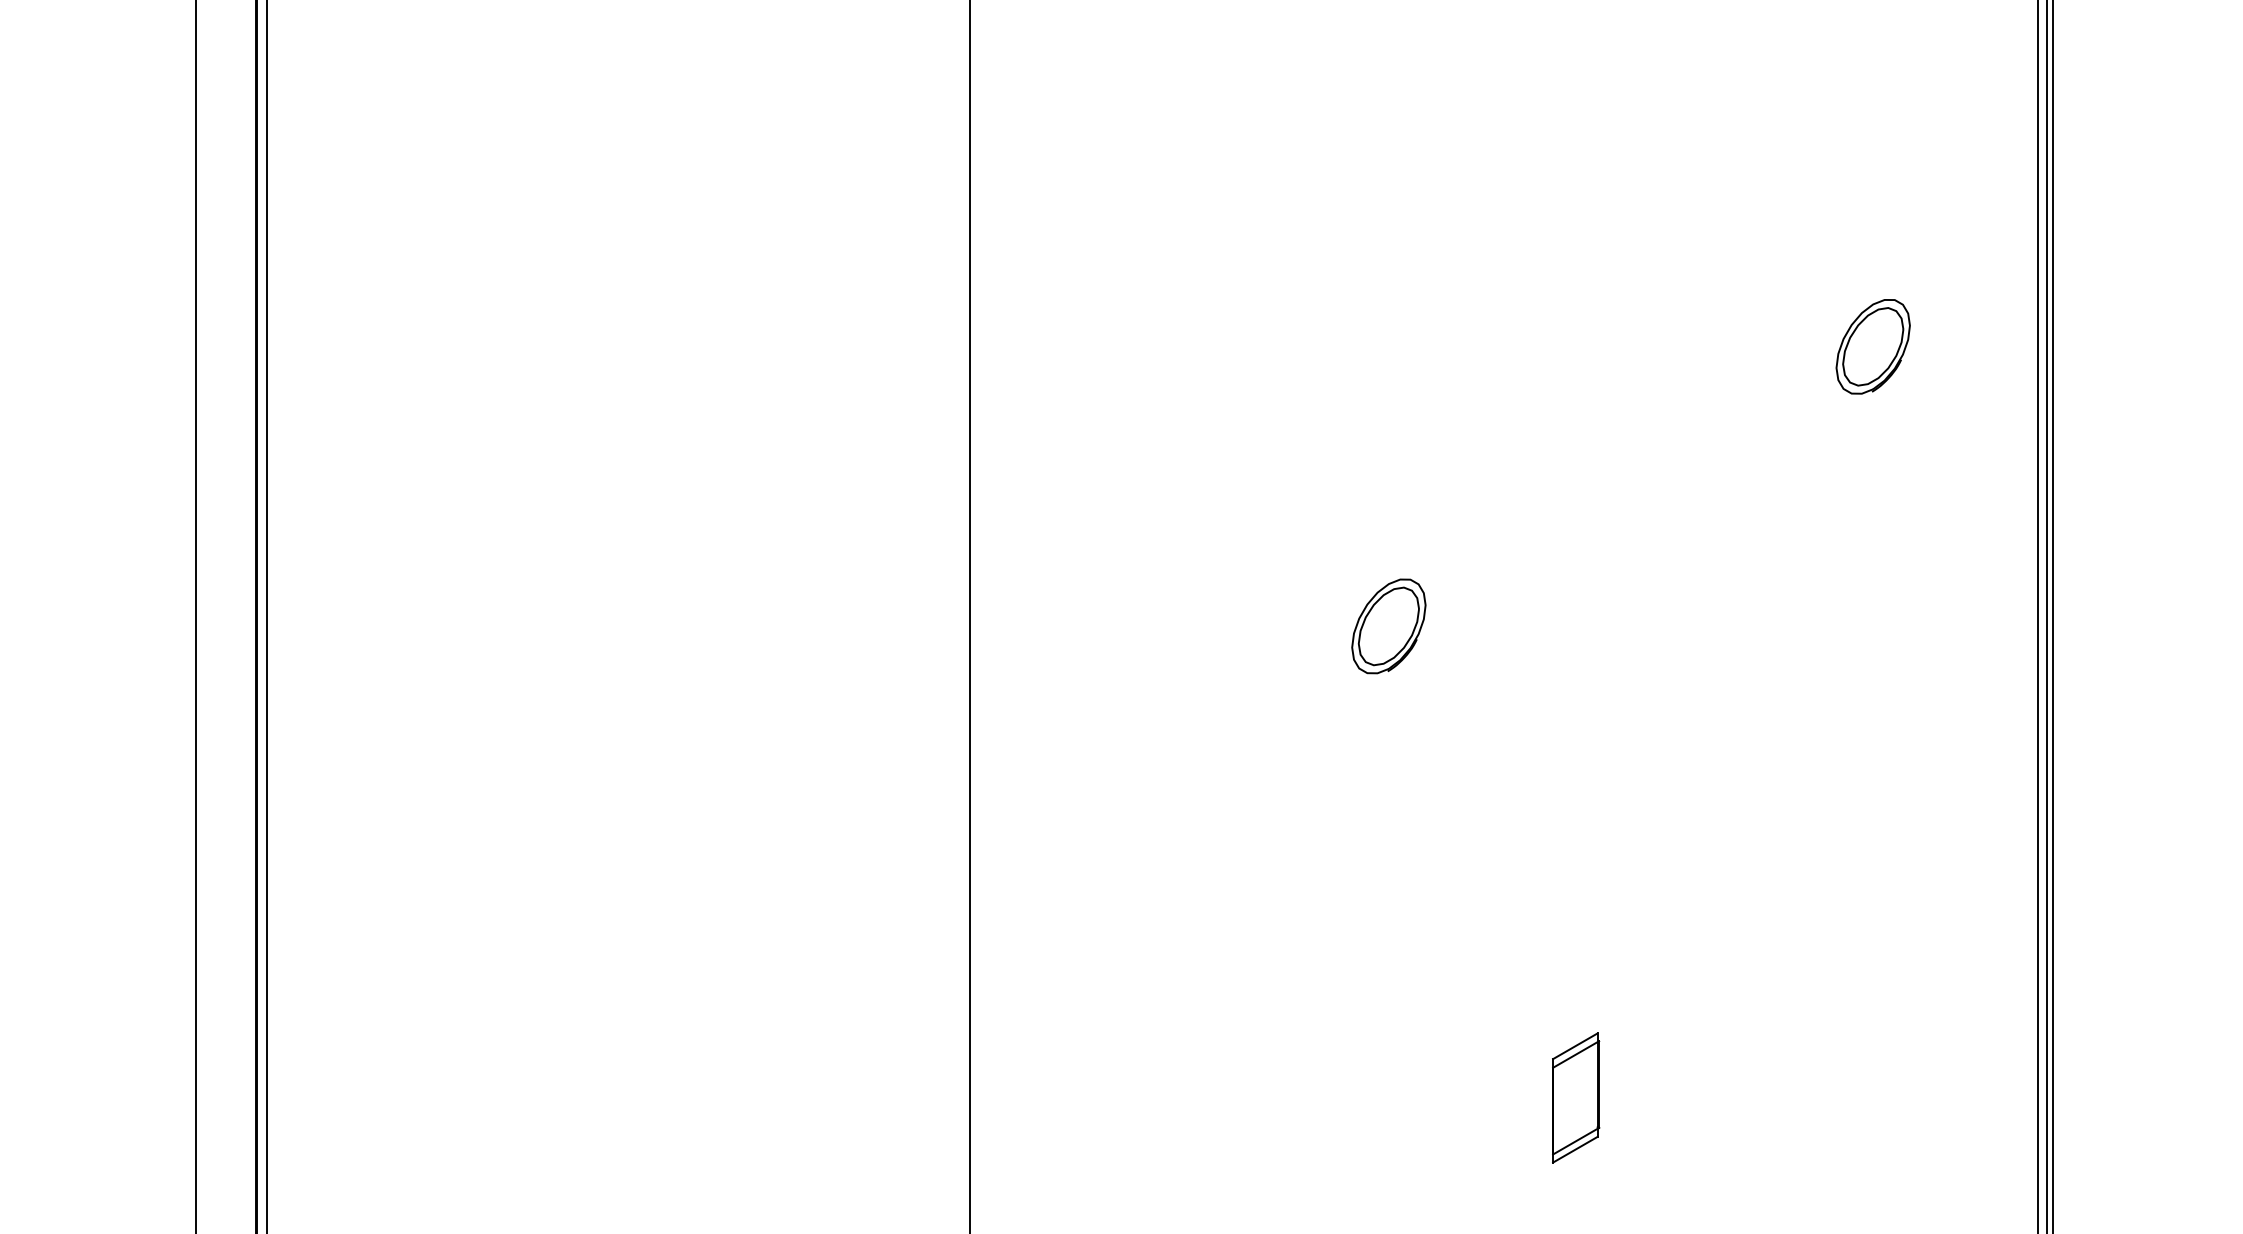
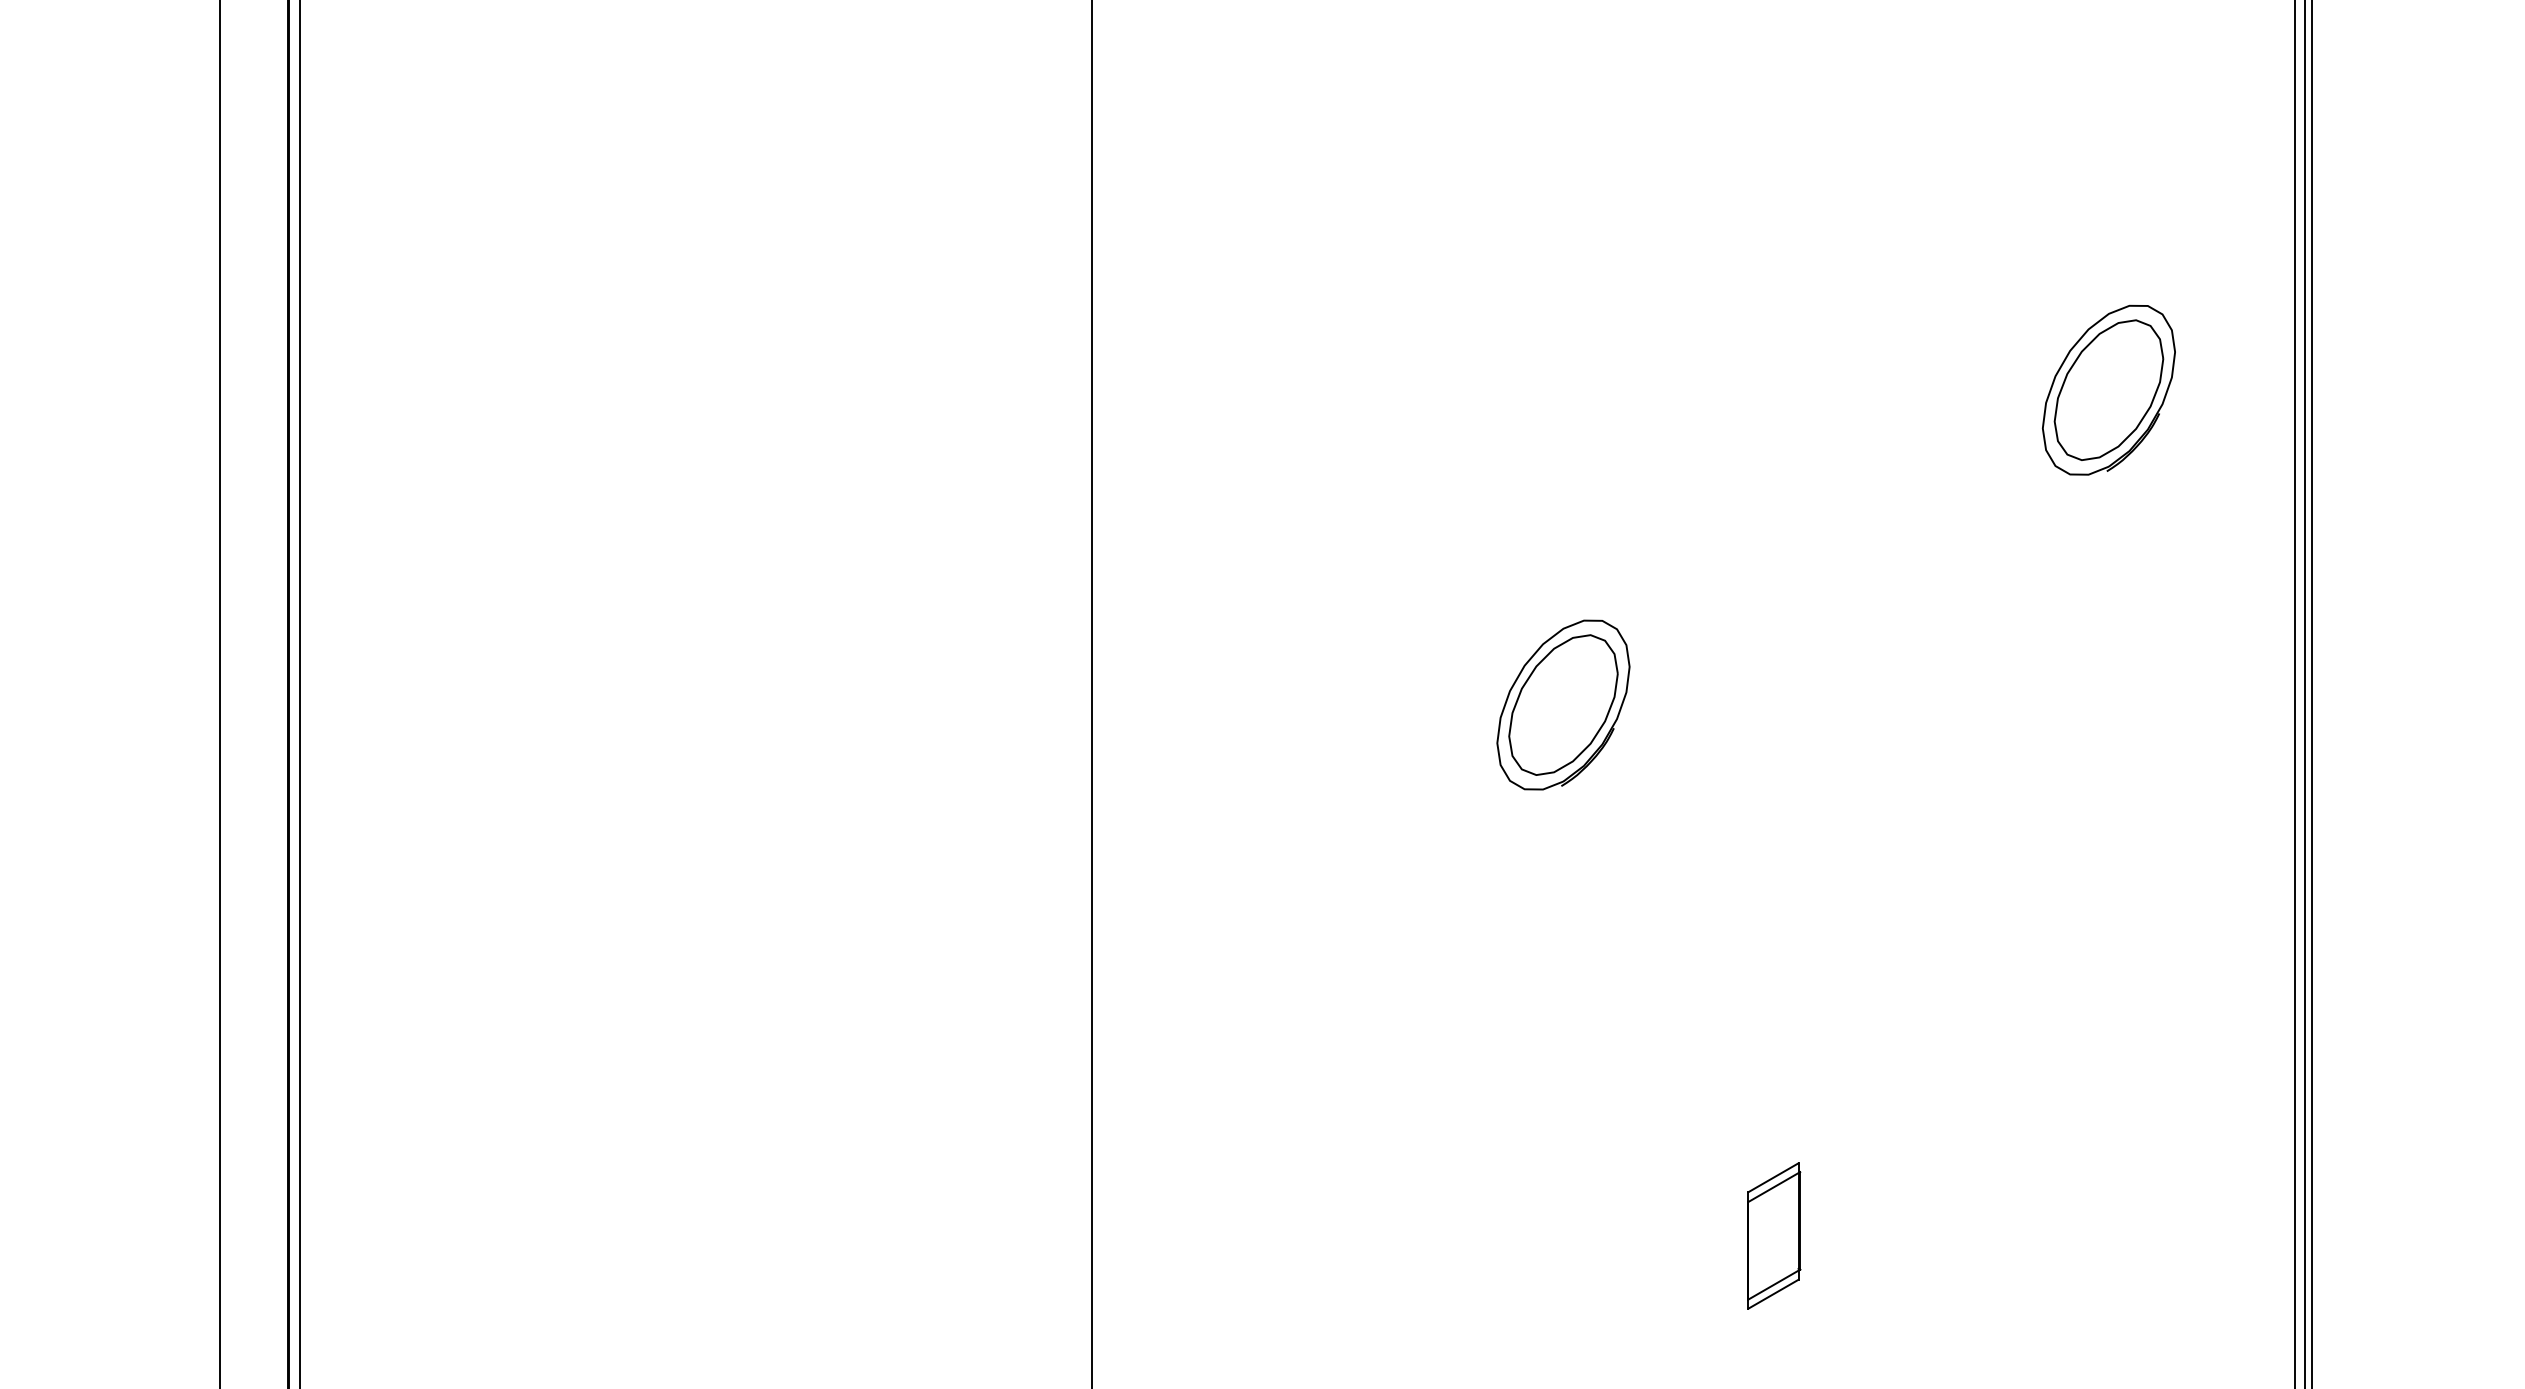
part: (1872, 346) -> (2107, 389), size x1.6
part: (1388, 626) -> (1563, 705), size x1.6

